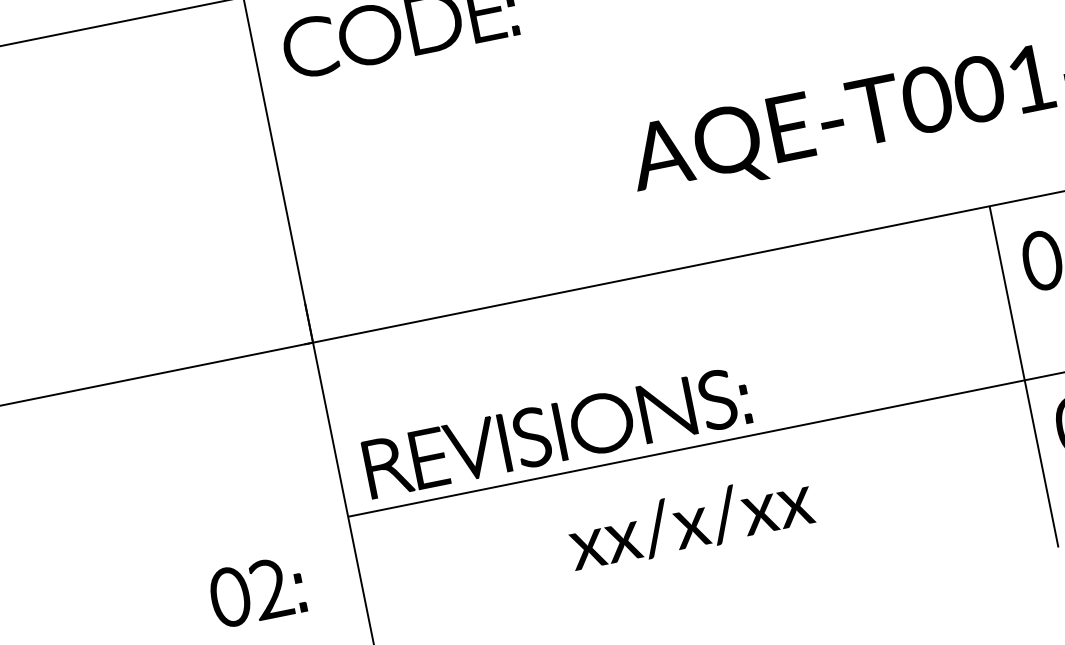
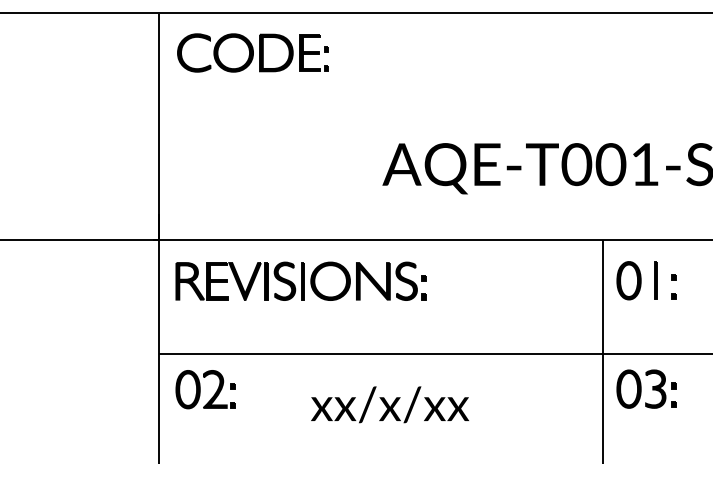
part: (555, 431) -> (300, 280), moved
text: (689, 521) -> (389, 404), moved
part: (256, 591) -> (205, 389), moved

